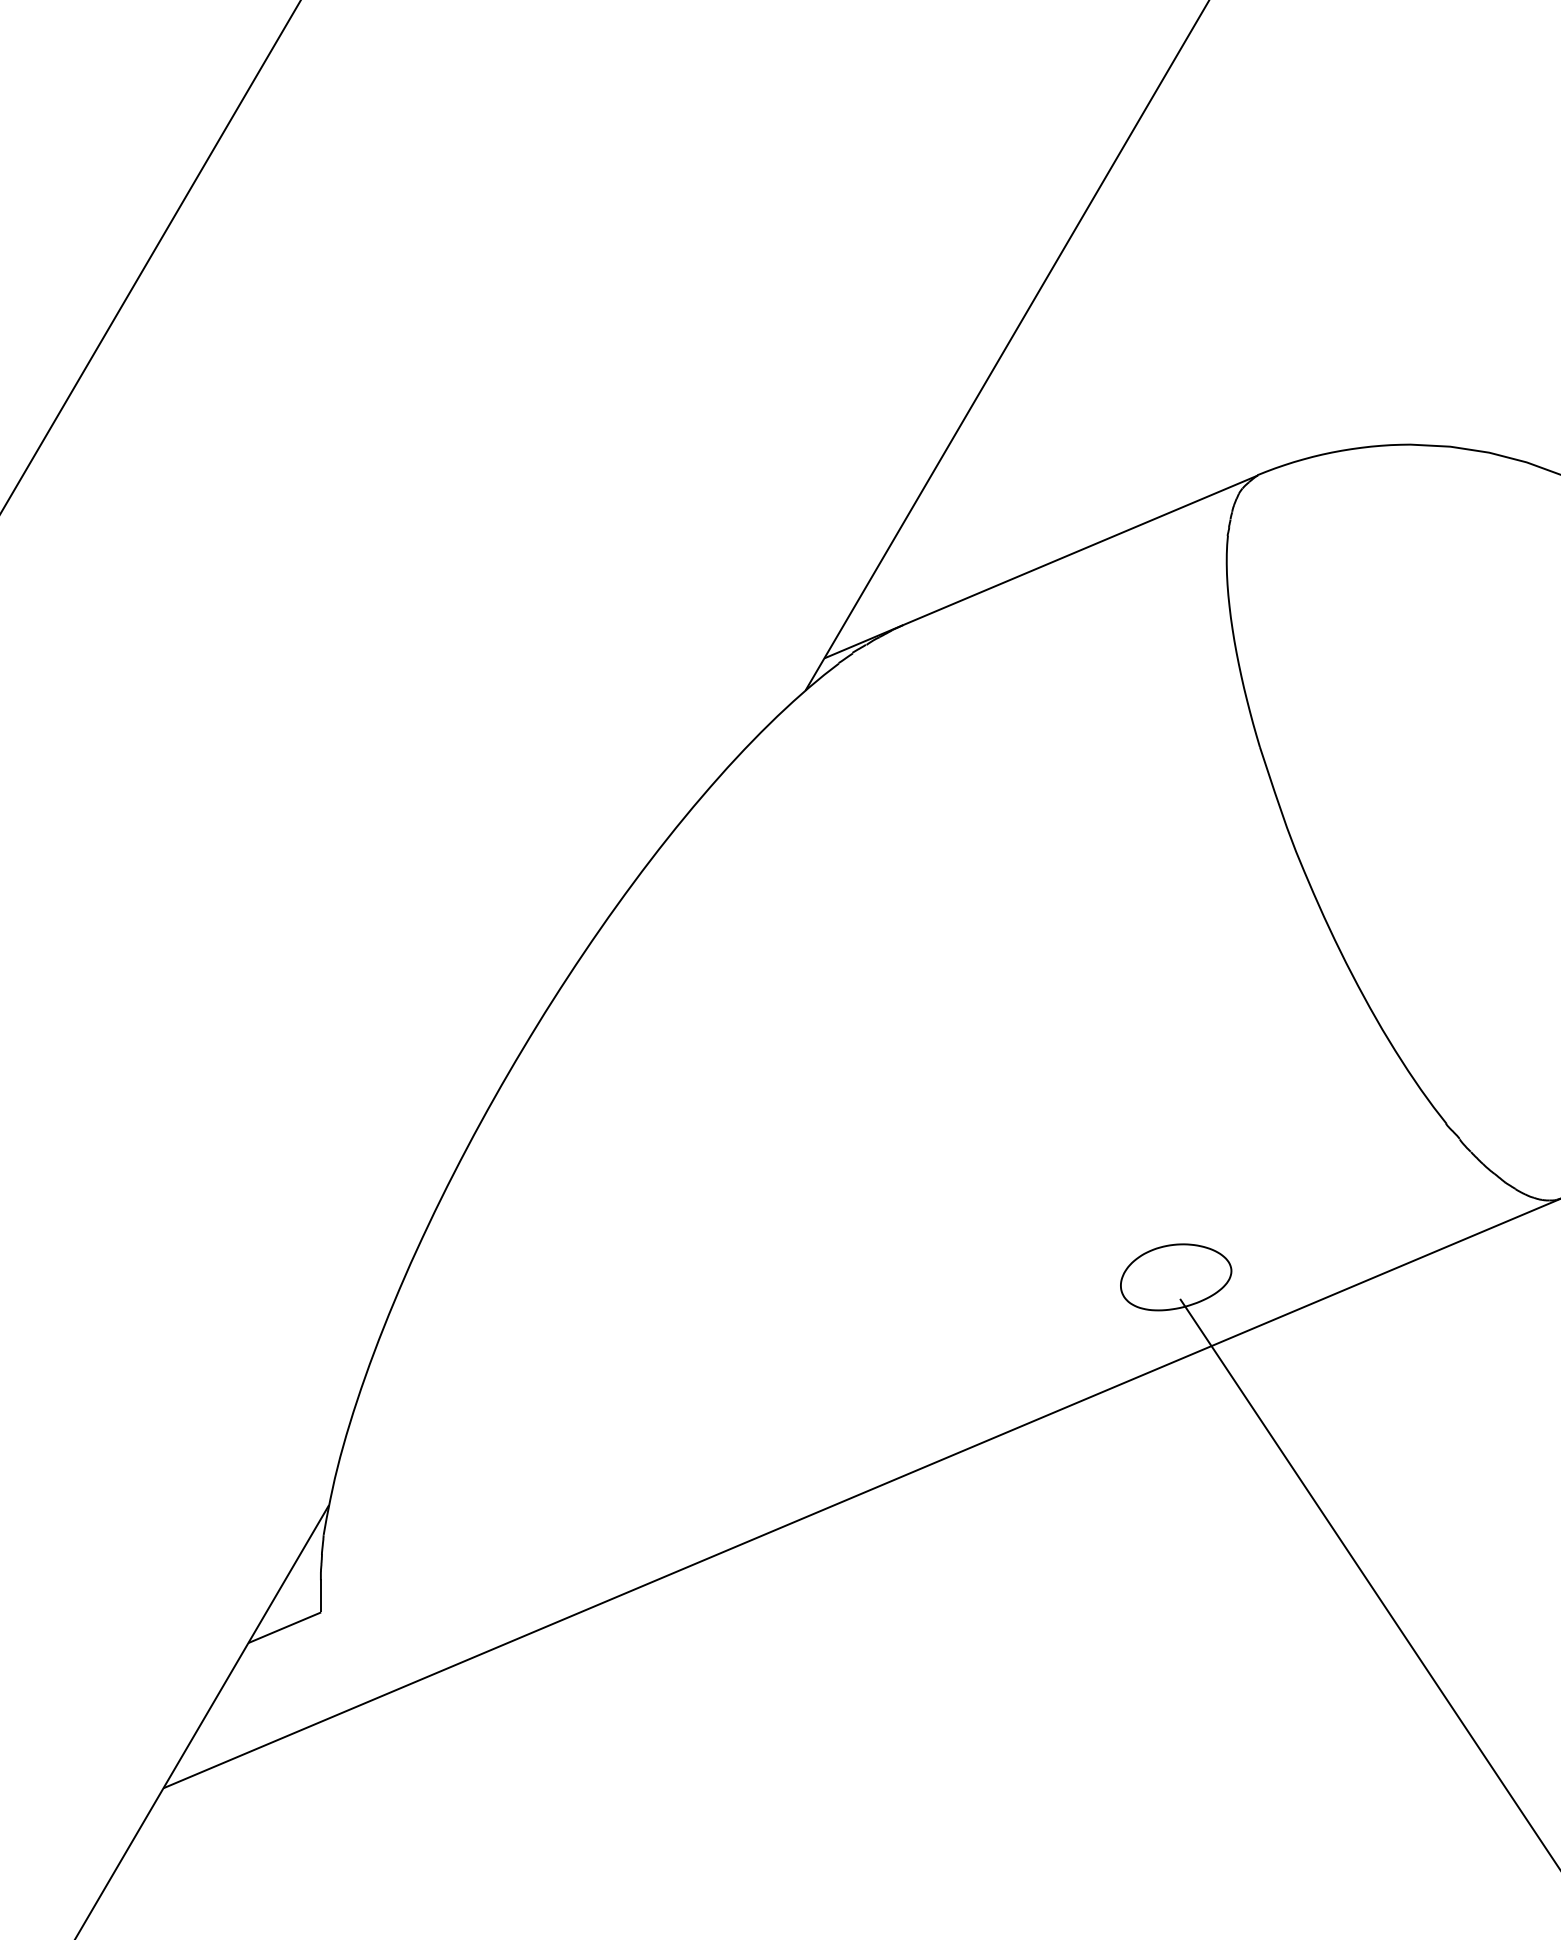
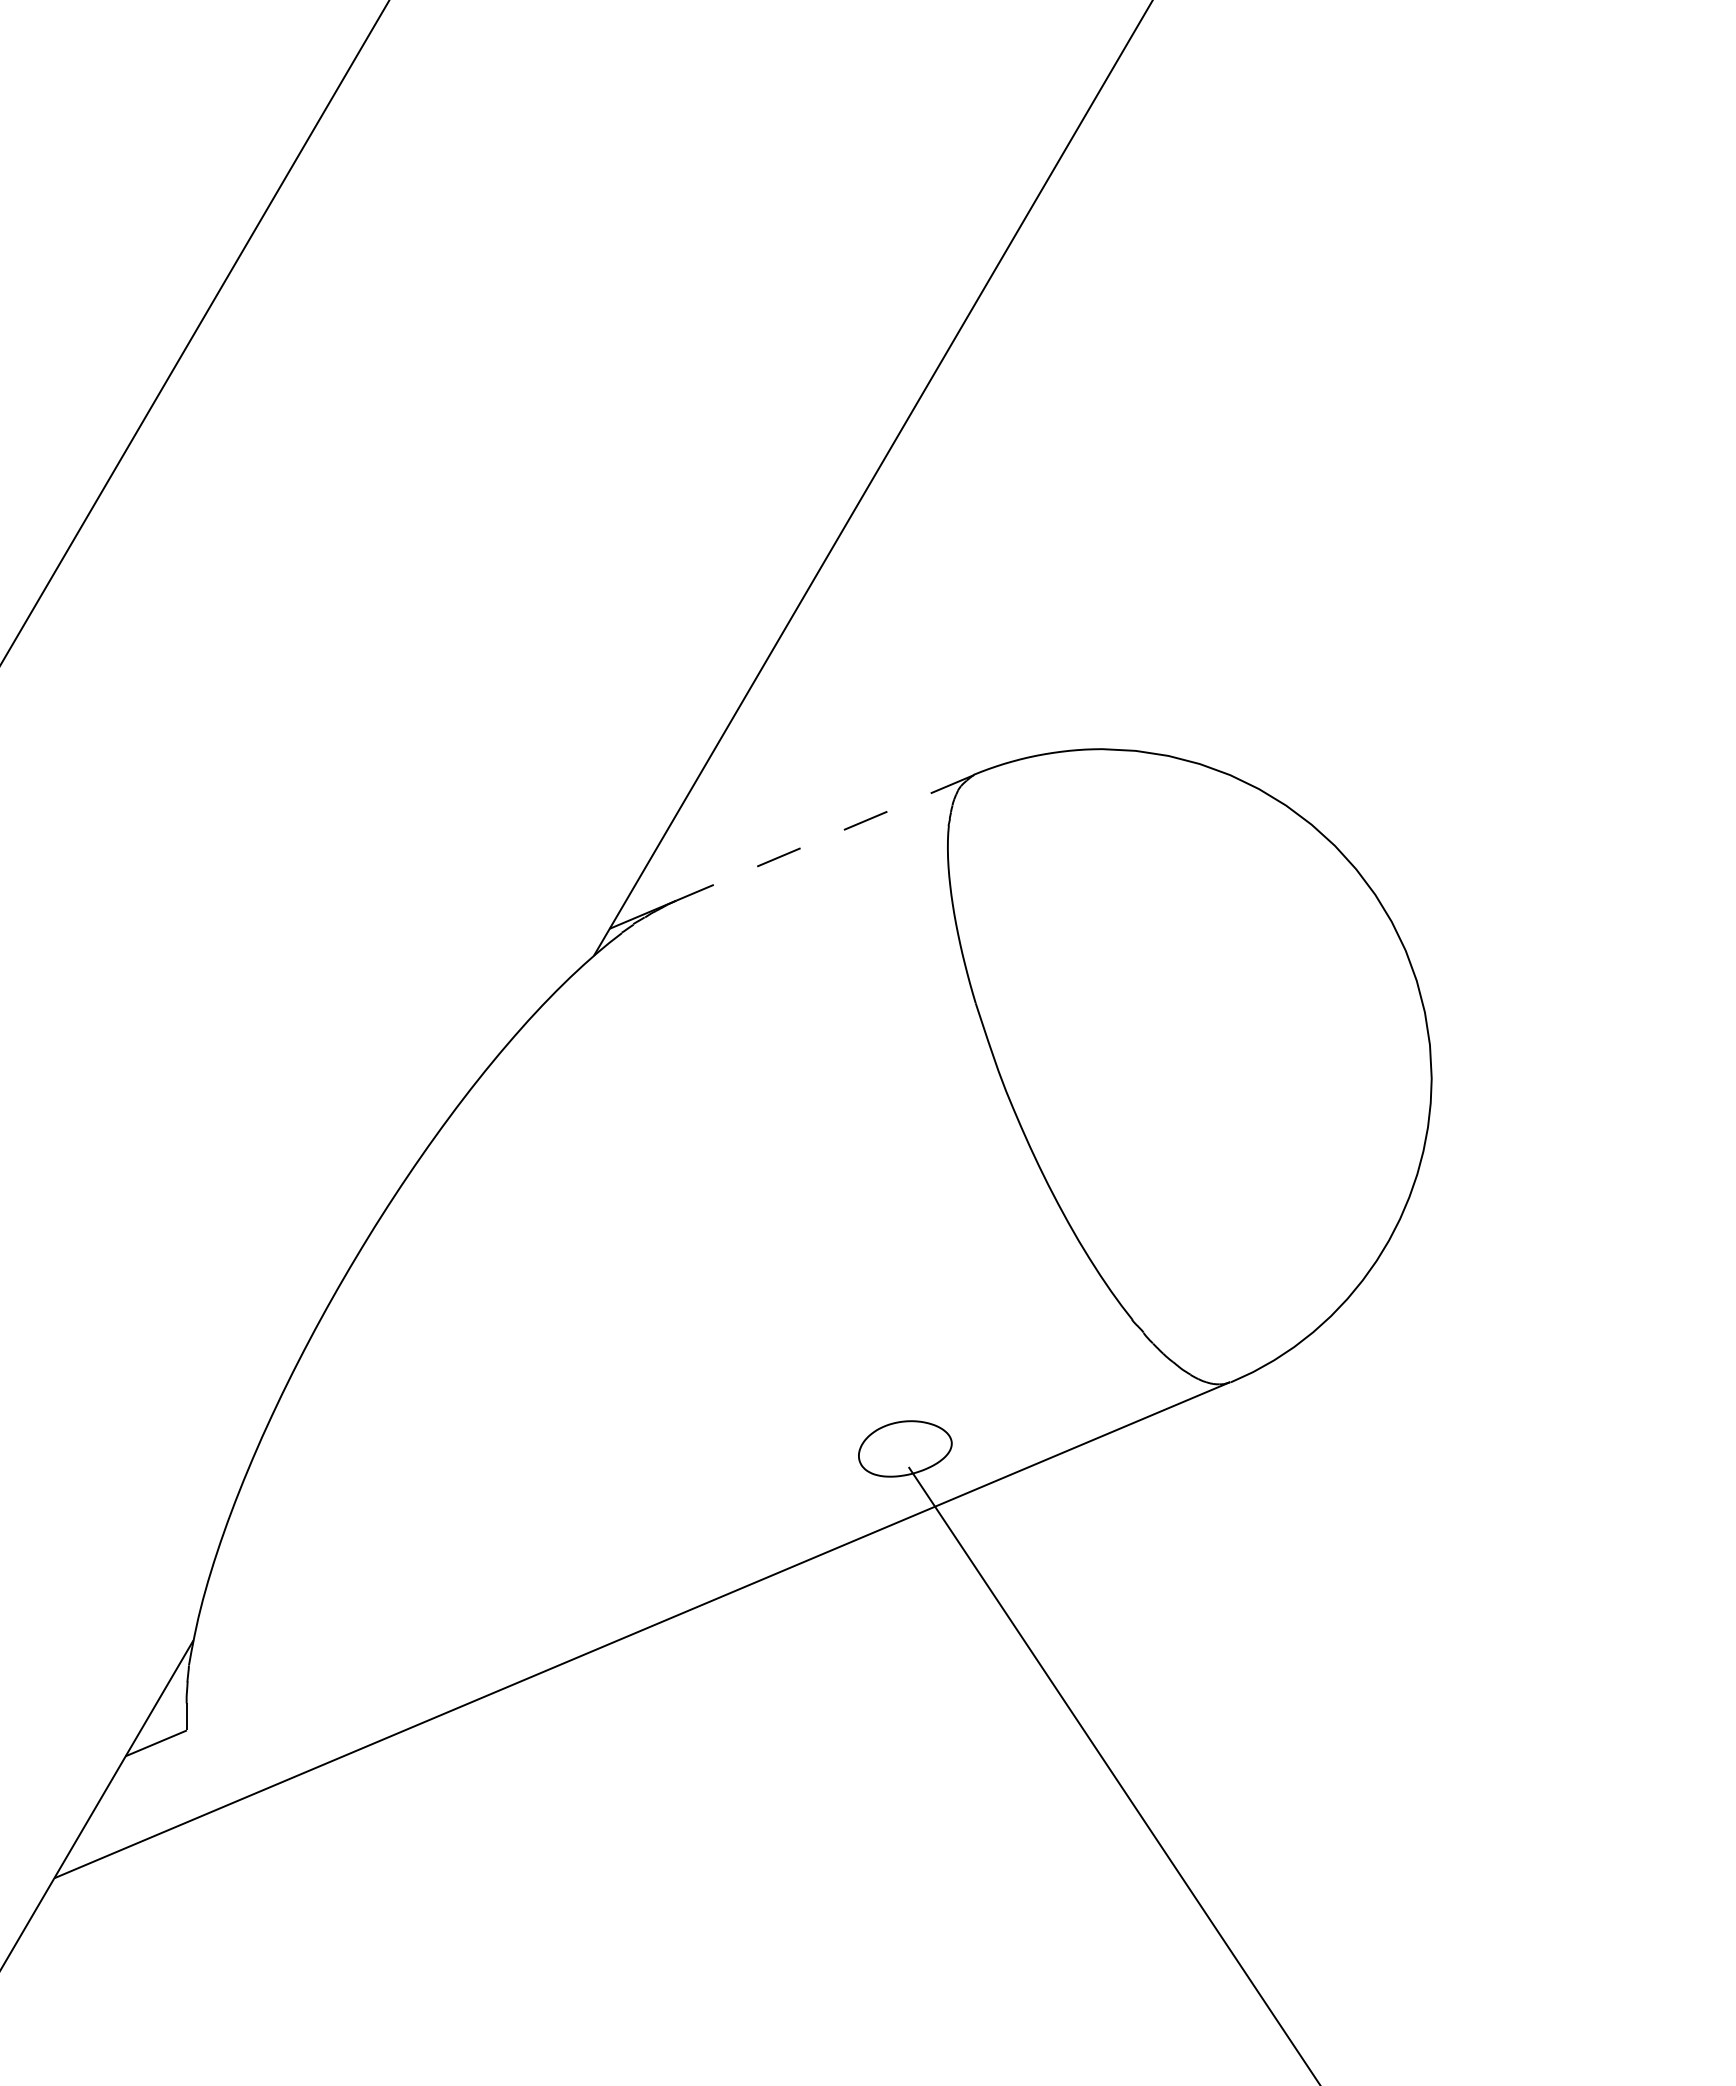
line: (1081, 549) -> (825, 837), solid -> dashed

